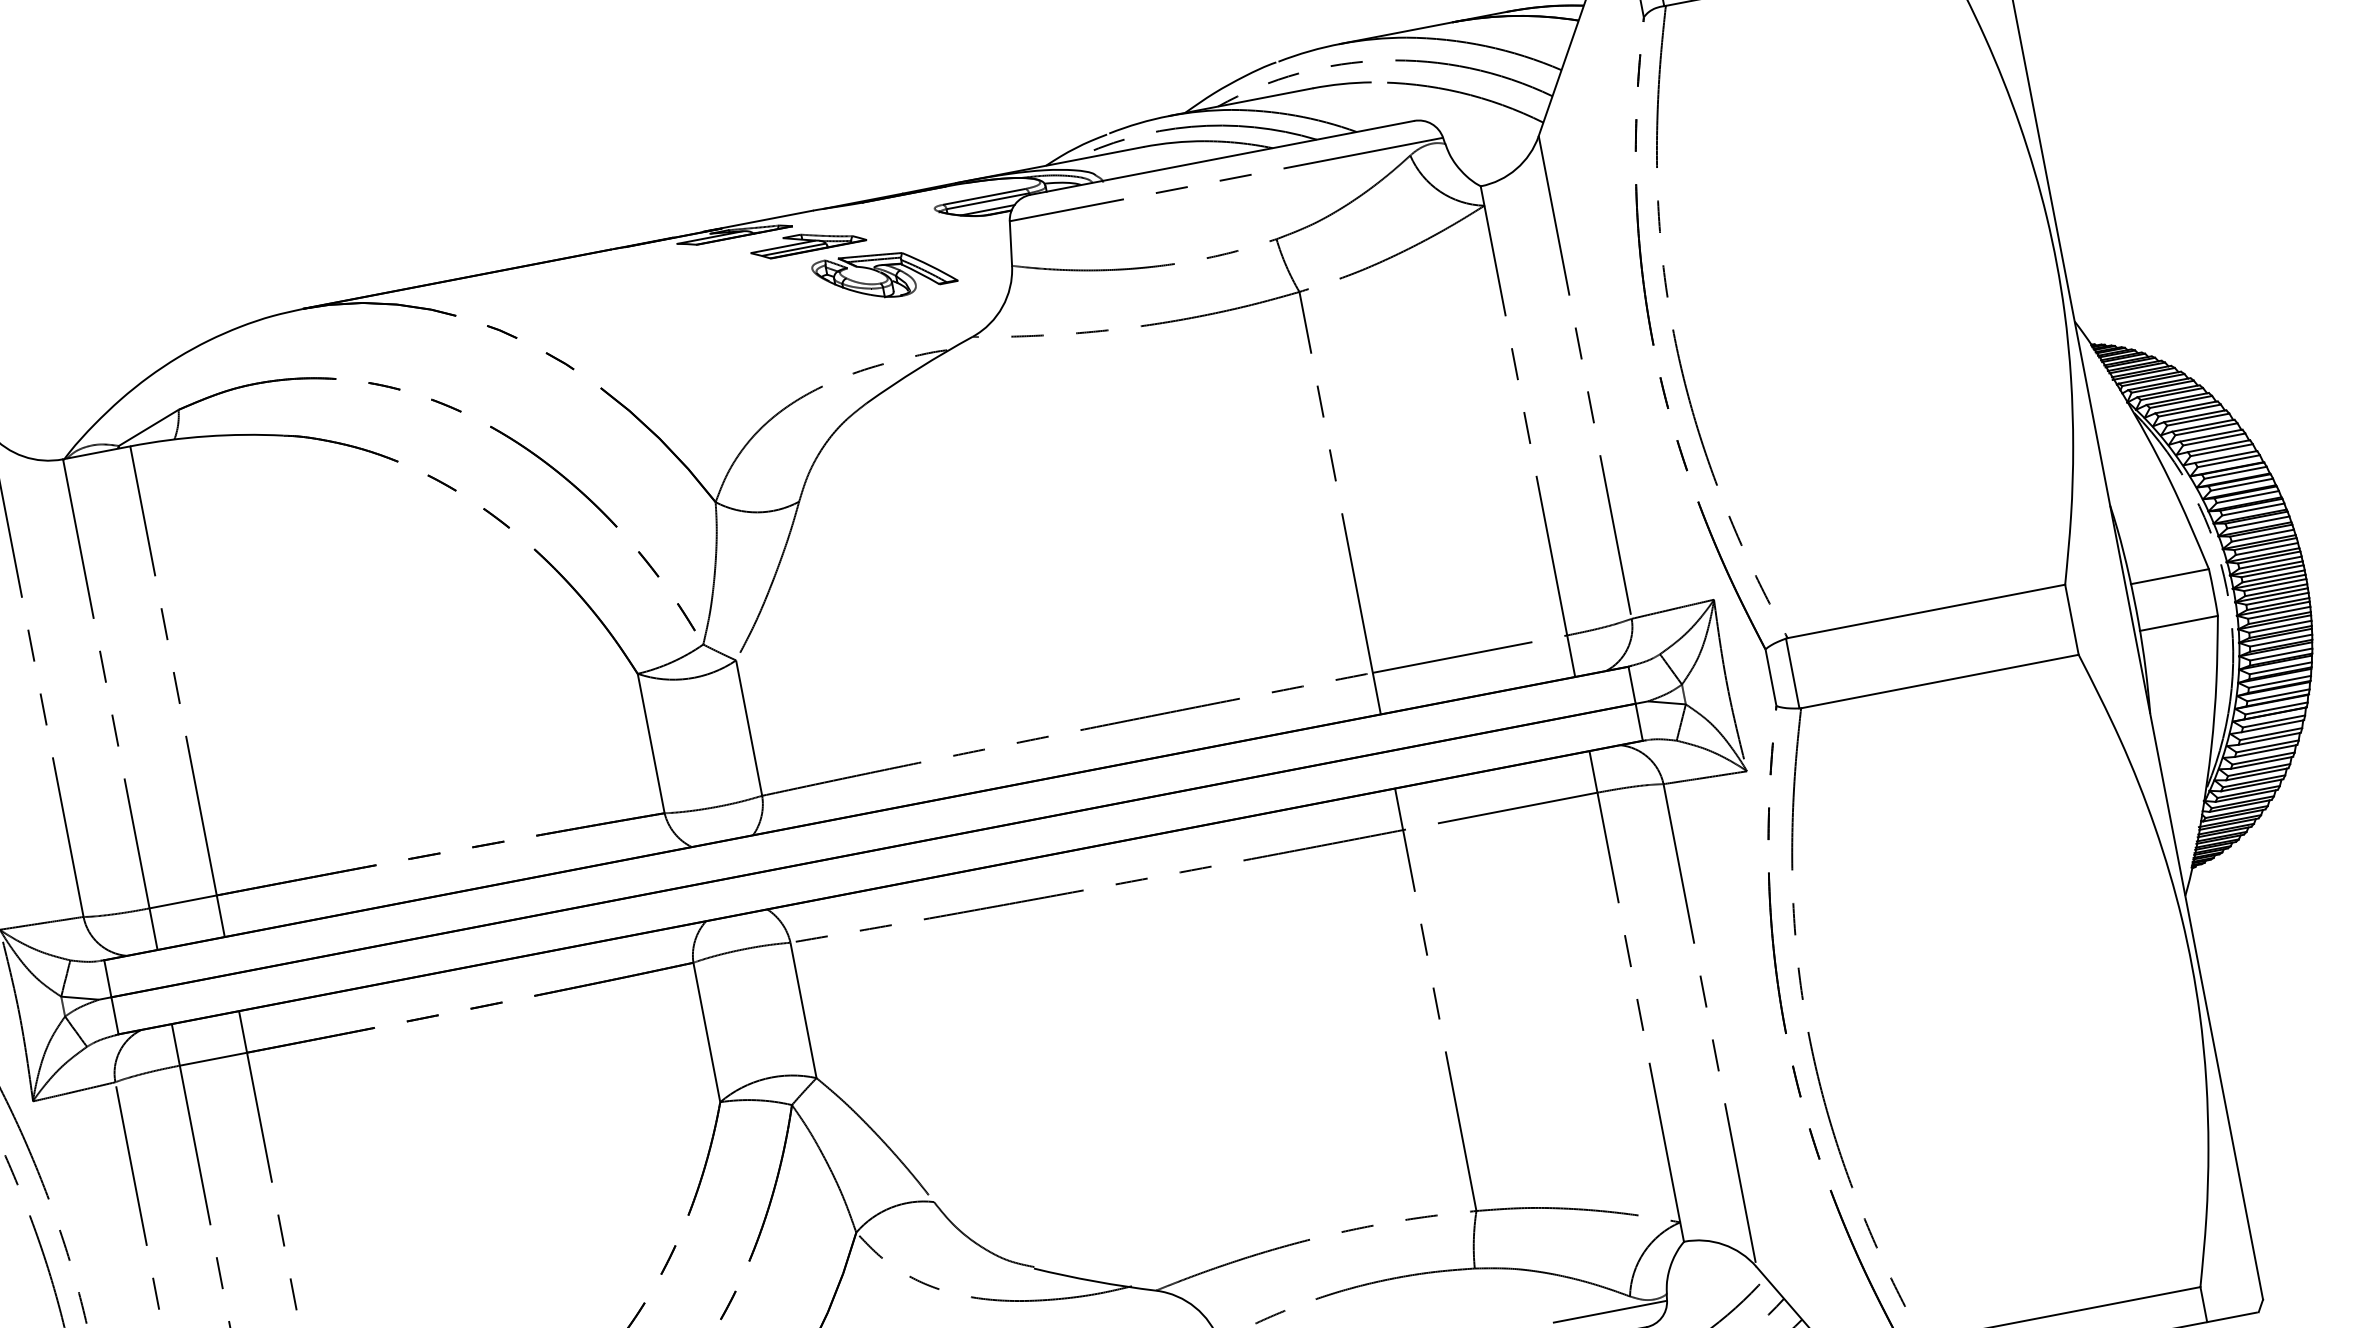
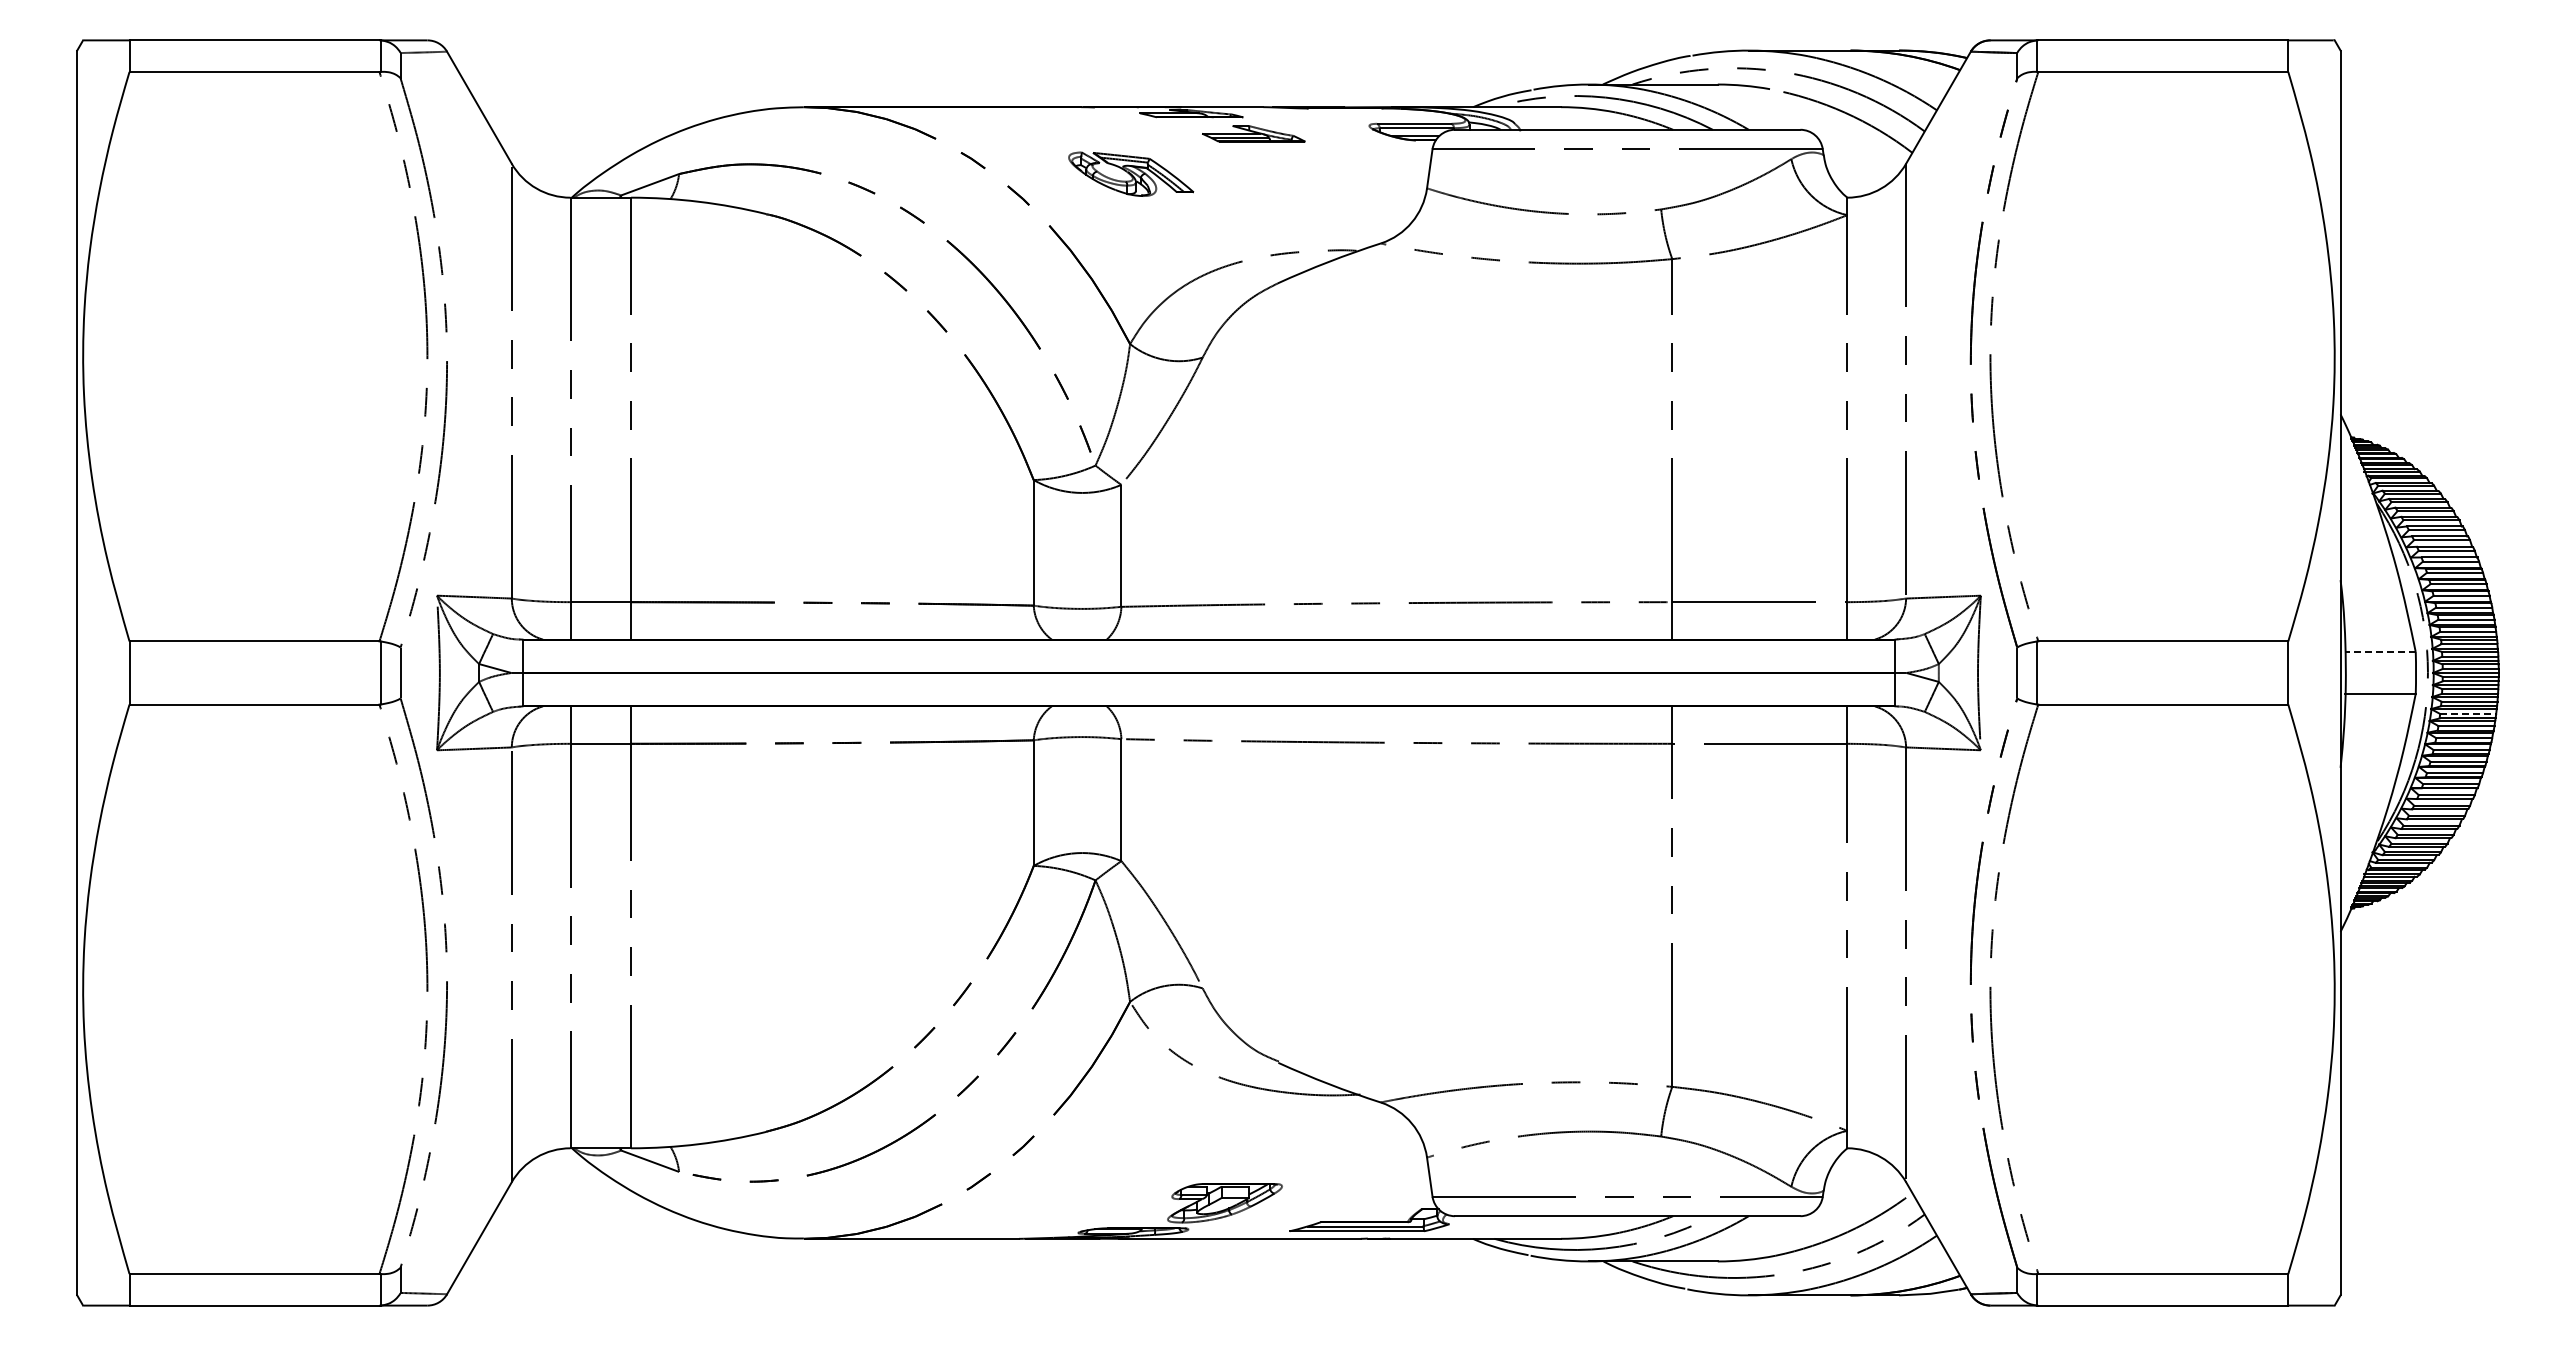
part: (885, 273) -> (1131, 173), moved
line: (2169, 576) -> (2380, 651), solid -> dashed
line: (2280, 626) -> (2468, 713), solid -> dashed

